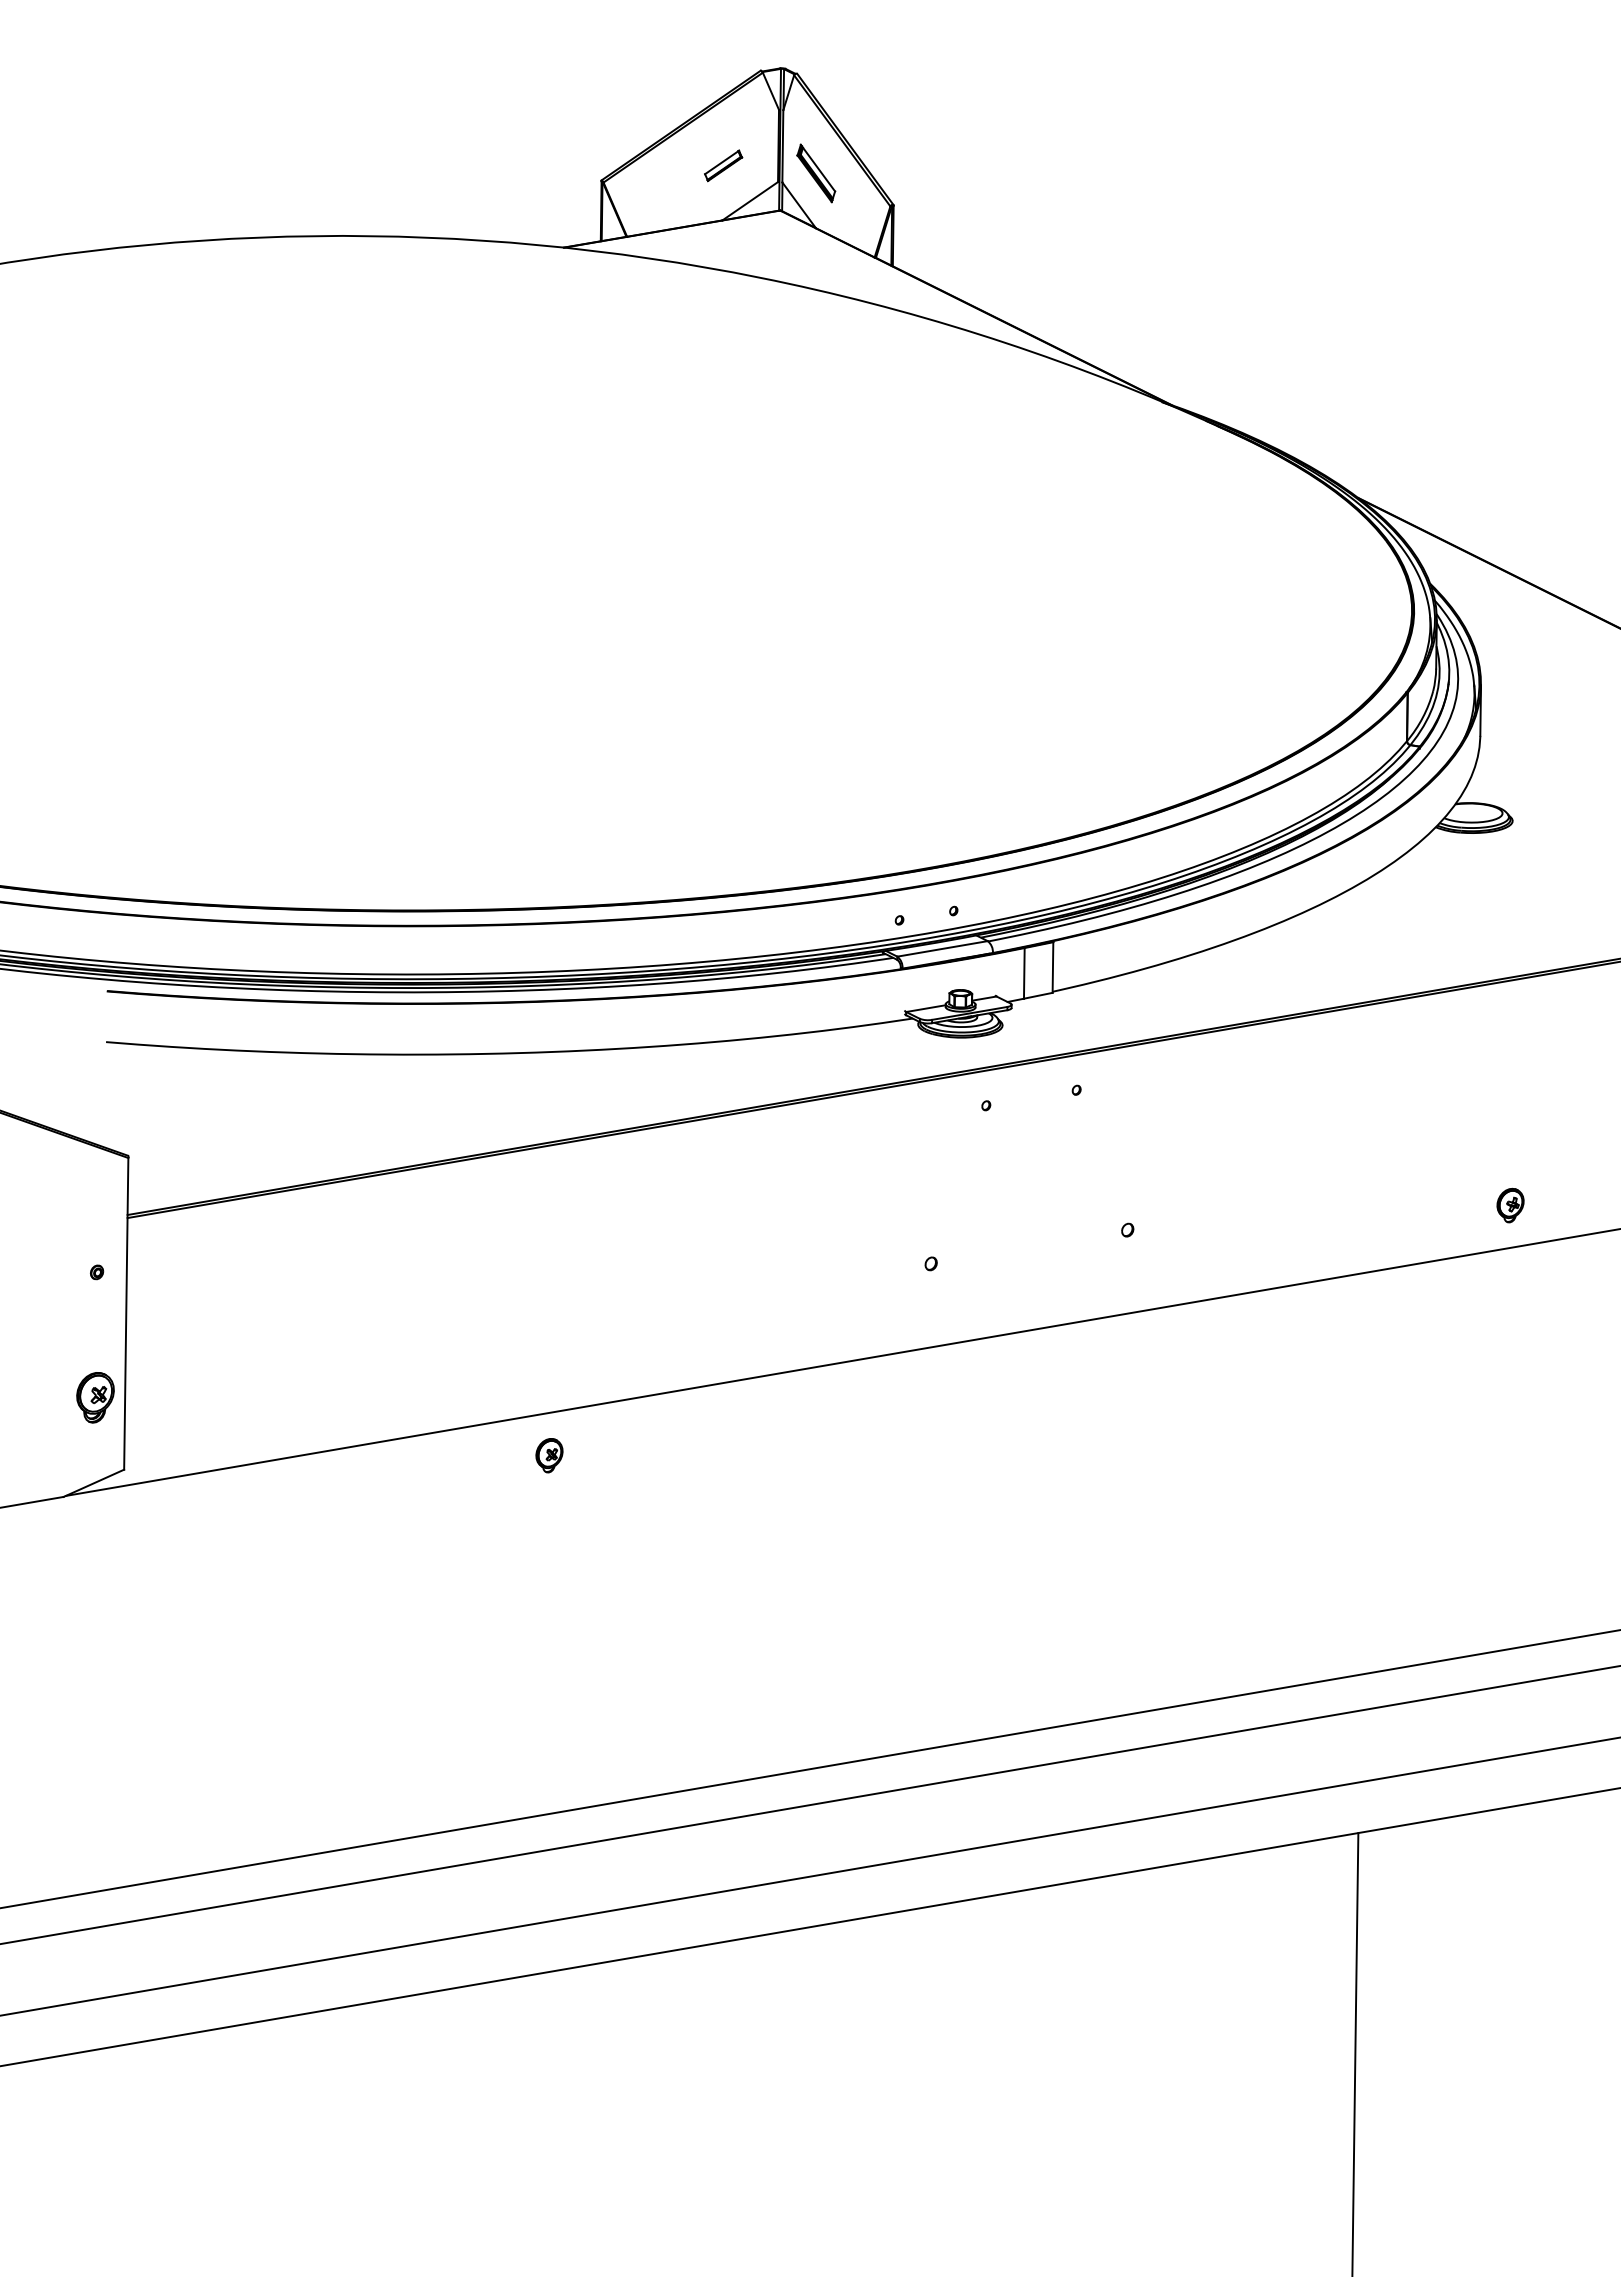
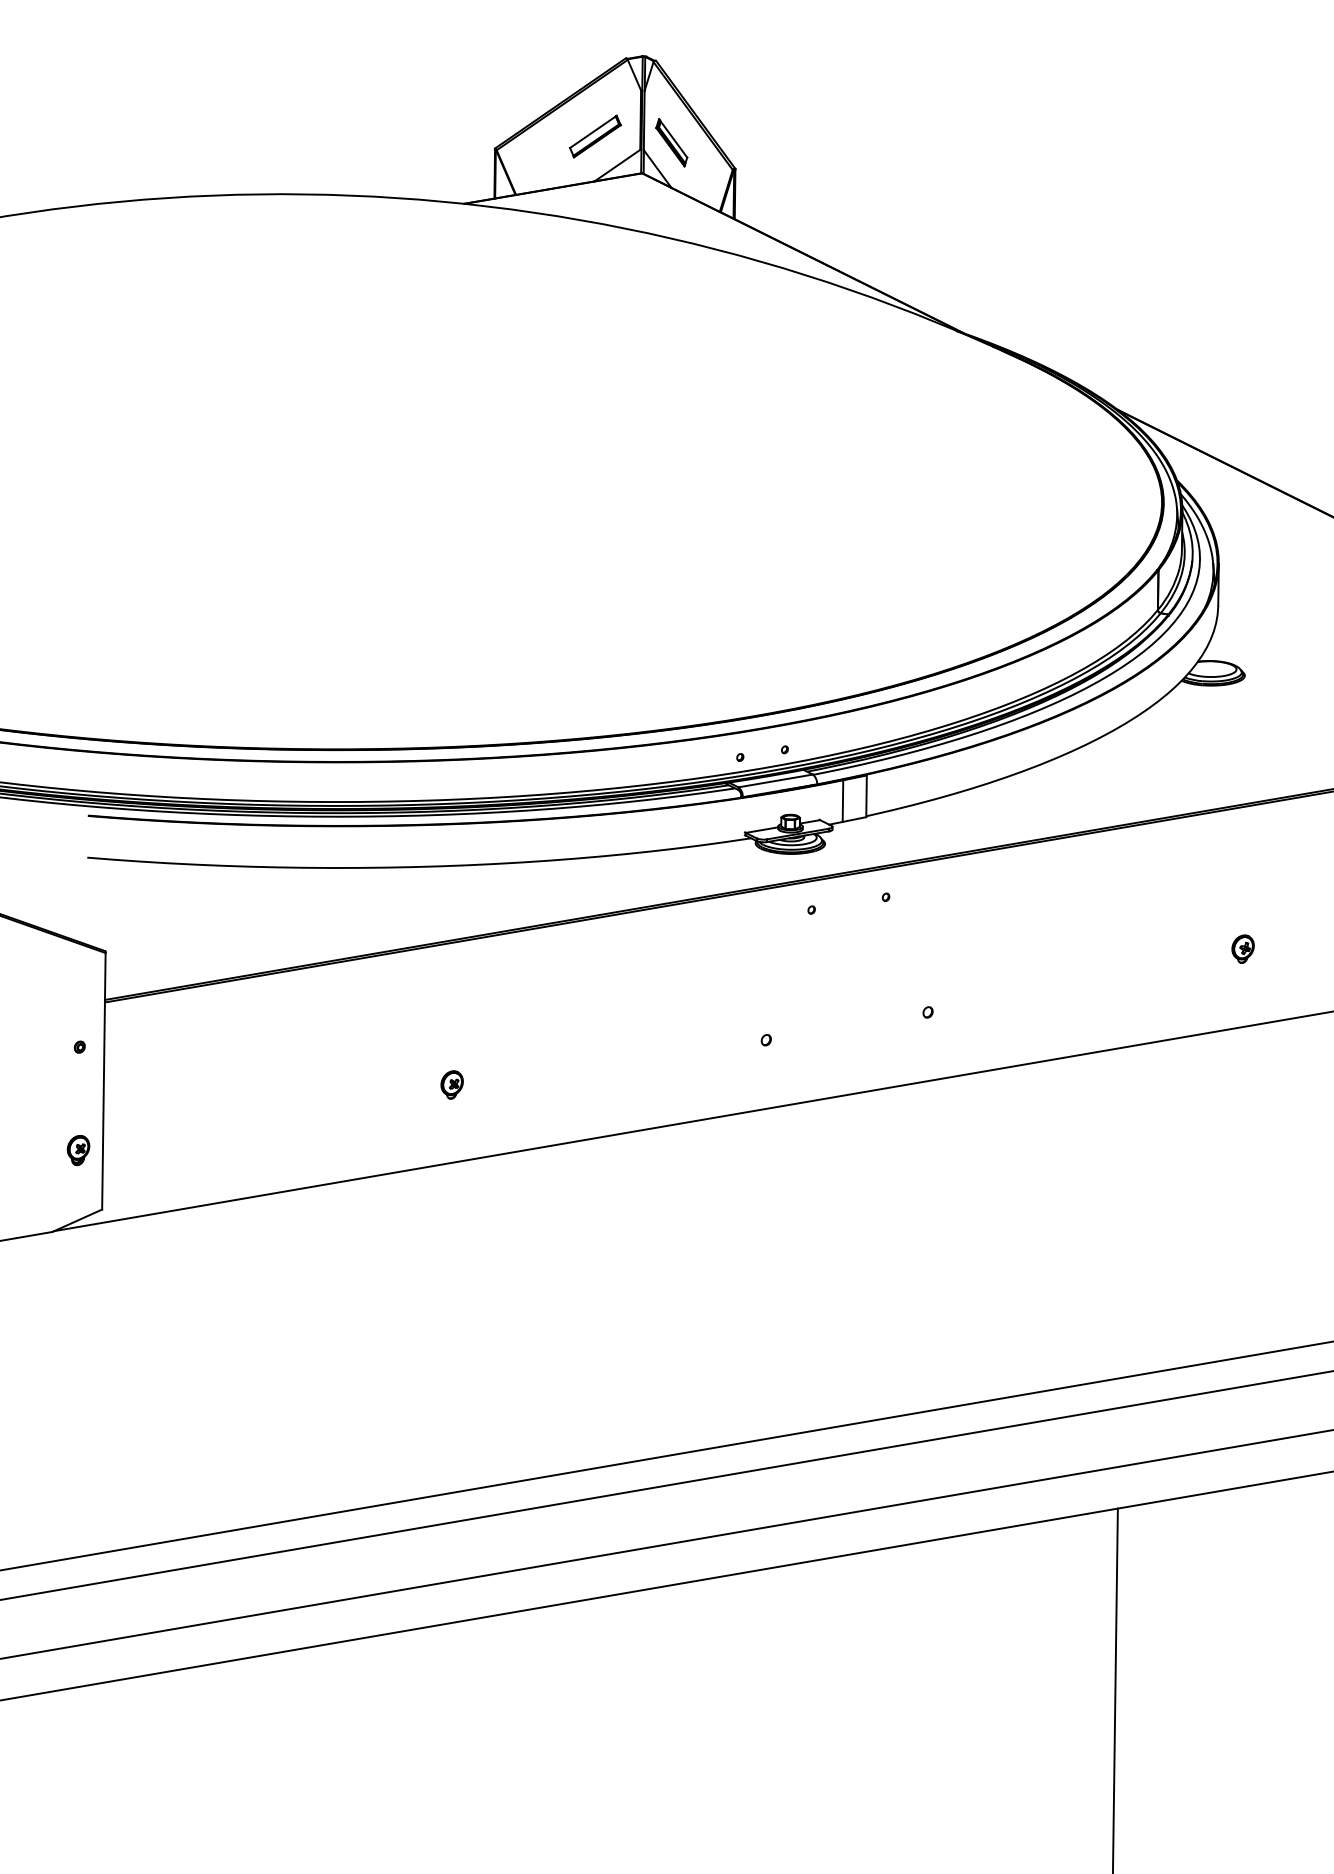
part: (723, 165) -> (595, 136), size x1.67
part: (1509, 1204) -> (1242, 948), moved
part: (95, 1397) -> (78, 1150), size x0.71
part: (548, 1455) -> (451, 1084), moved

